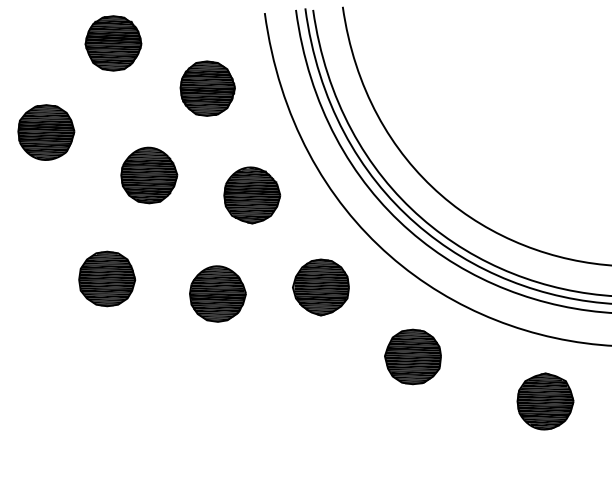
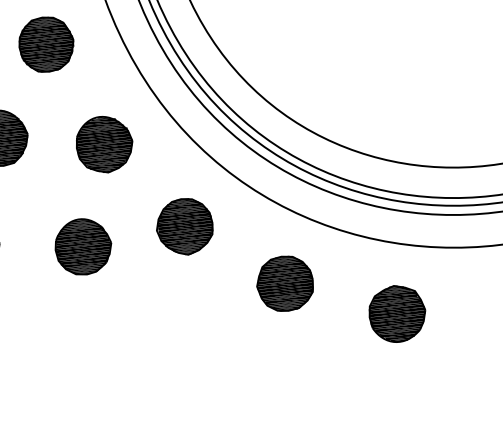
part: (545, 401) -> (397, 313), moved

